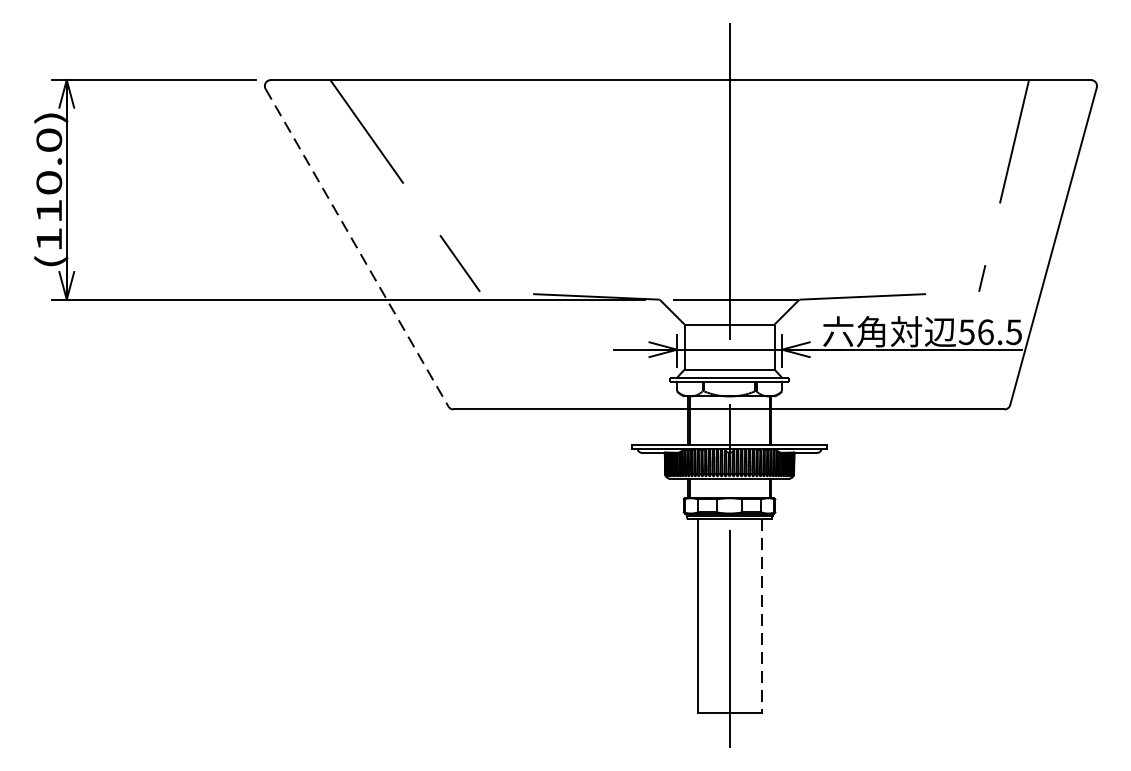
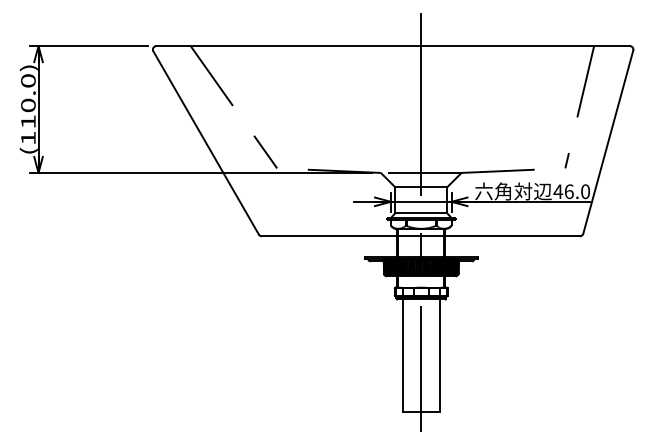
line: (357, 246) -> (206, 142), dashed -> solid
text: (989, 331) -> (571, 191), 56.5 -> 46.0
line: (761, 615) -> (439, 355), dashed -> solid

